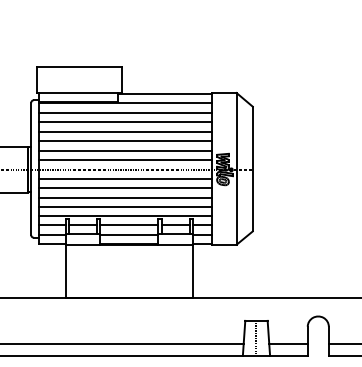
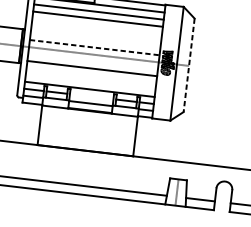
line: (125, 131) -> (97, 25), removed
line: (125, 141) -> (96, 33), removed
line: (125, 150) -> (95, 40), removed
line: (125, 160) -> (94, 47), solid -> dashed
line: (252, 169) -> (188, 65), solid -> dashed
line: (125, 179) -> (92, 61), removed
line: (125, 197) -> (91, 75), removed
line: (125, 206) -> (90, 82), removed
line: (129, 225) -> (91, 96), removed

